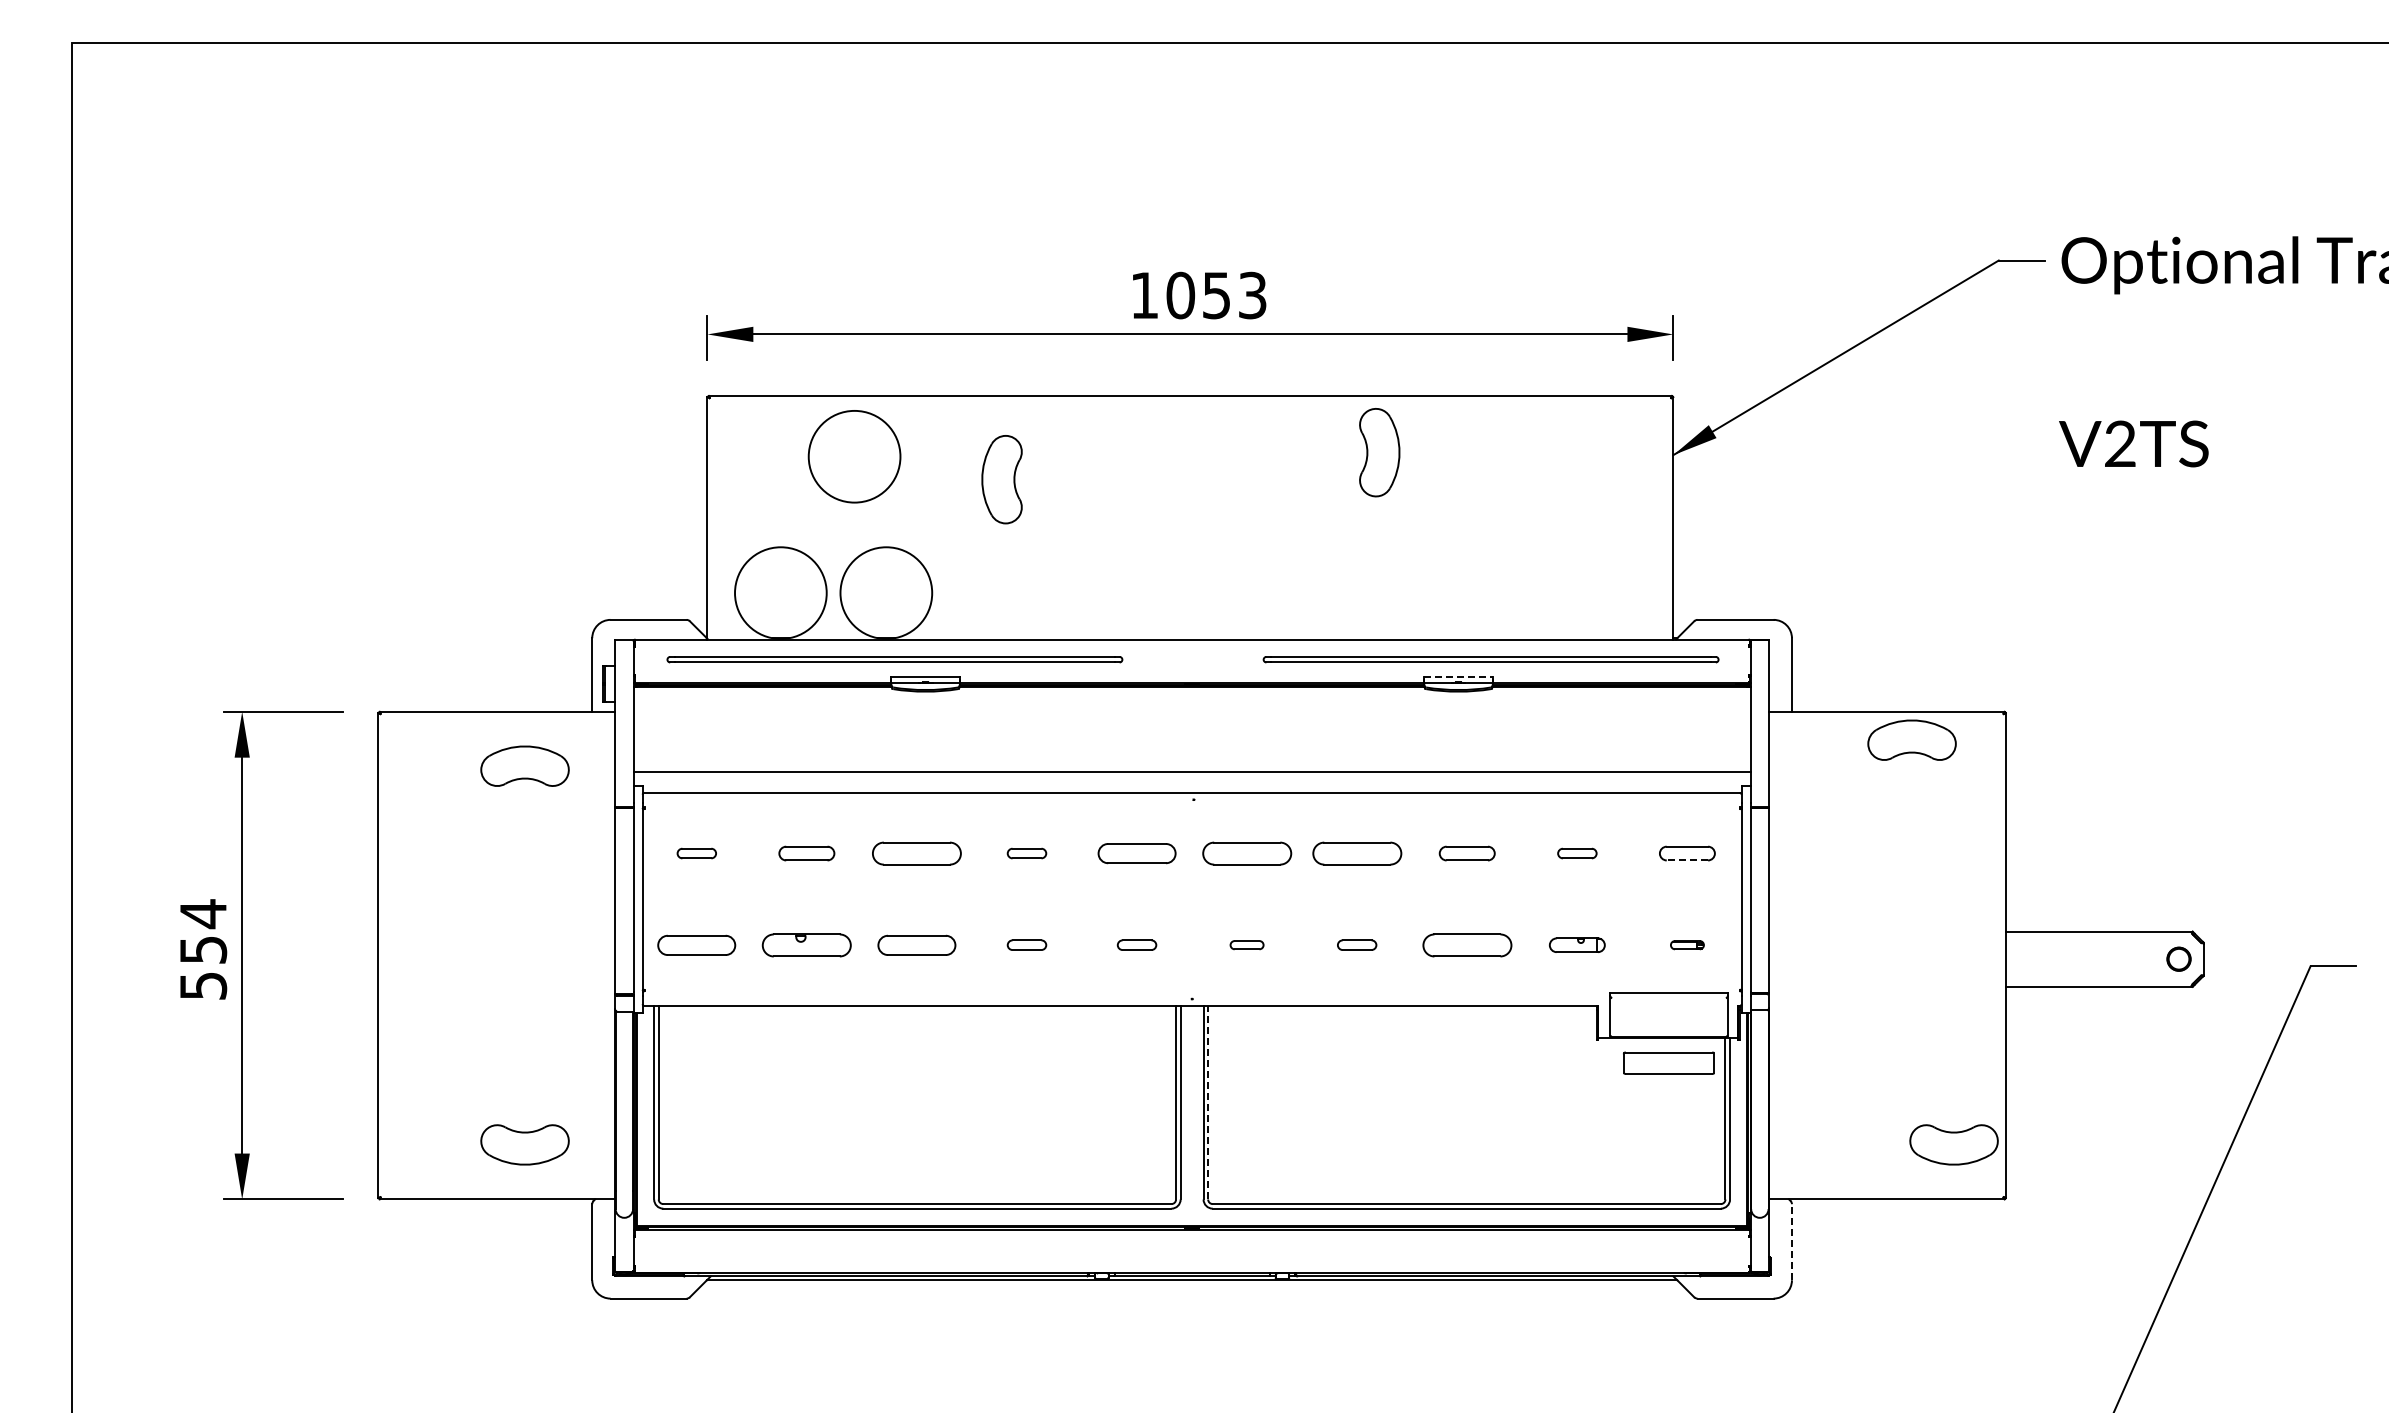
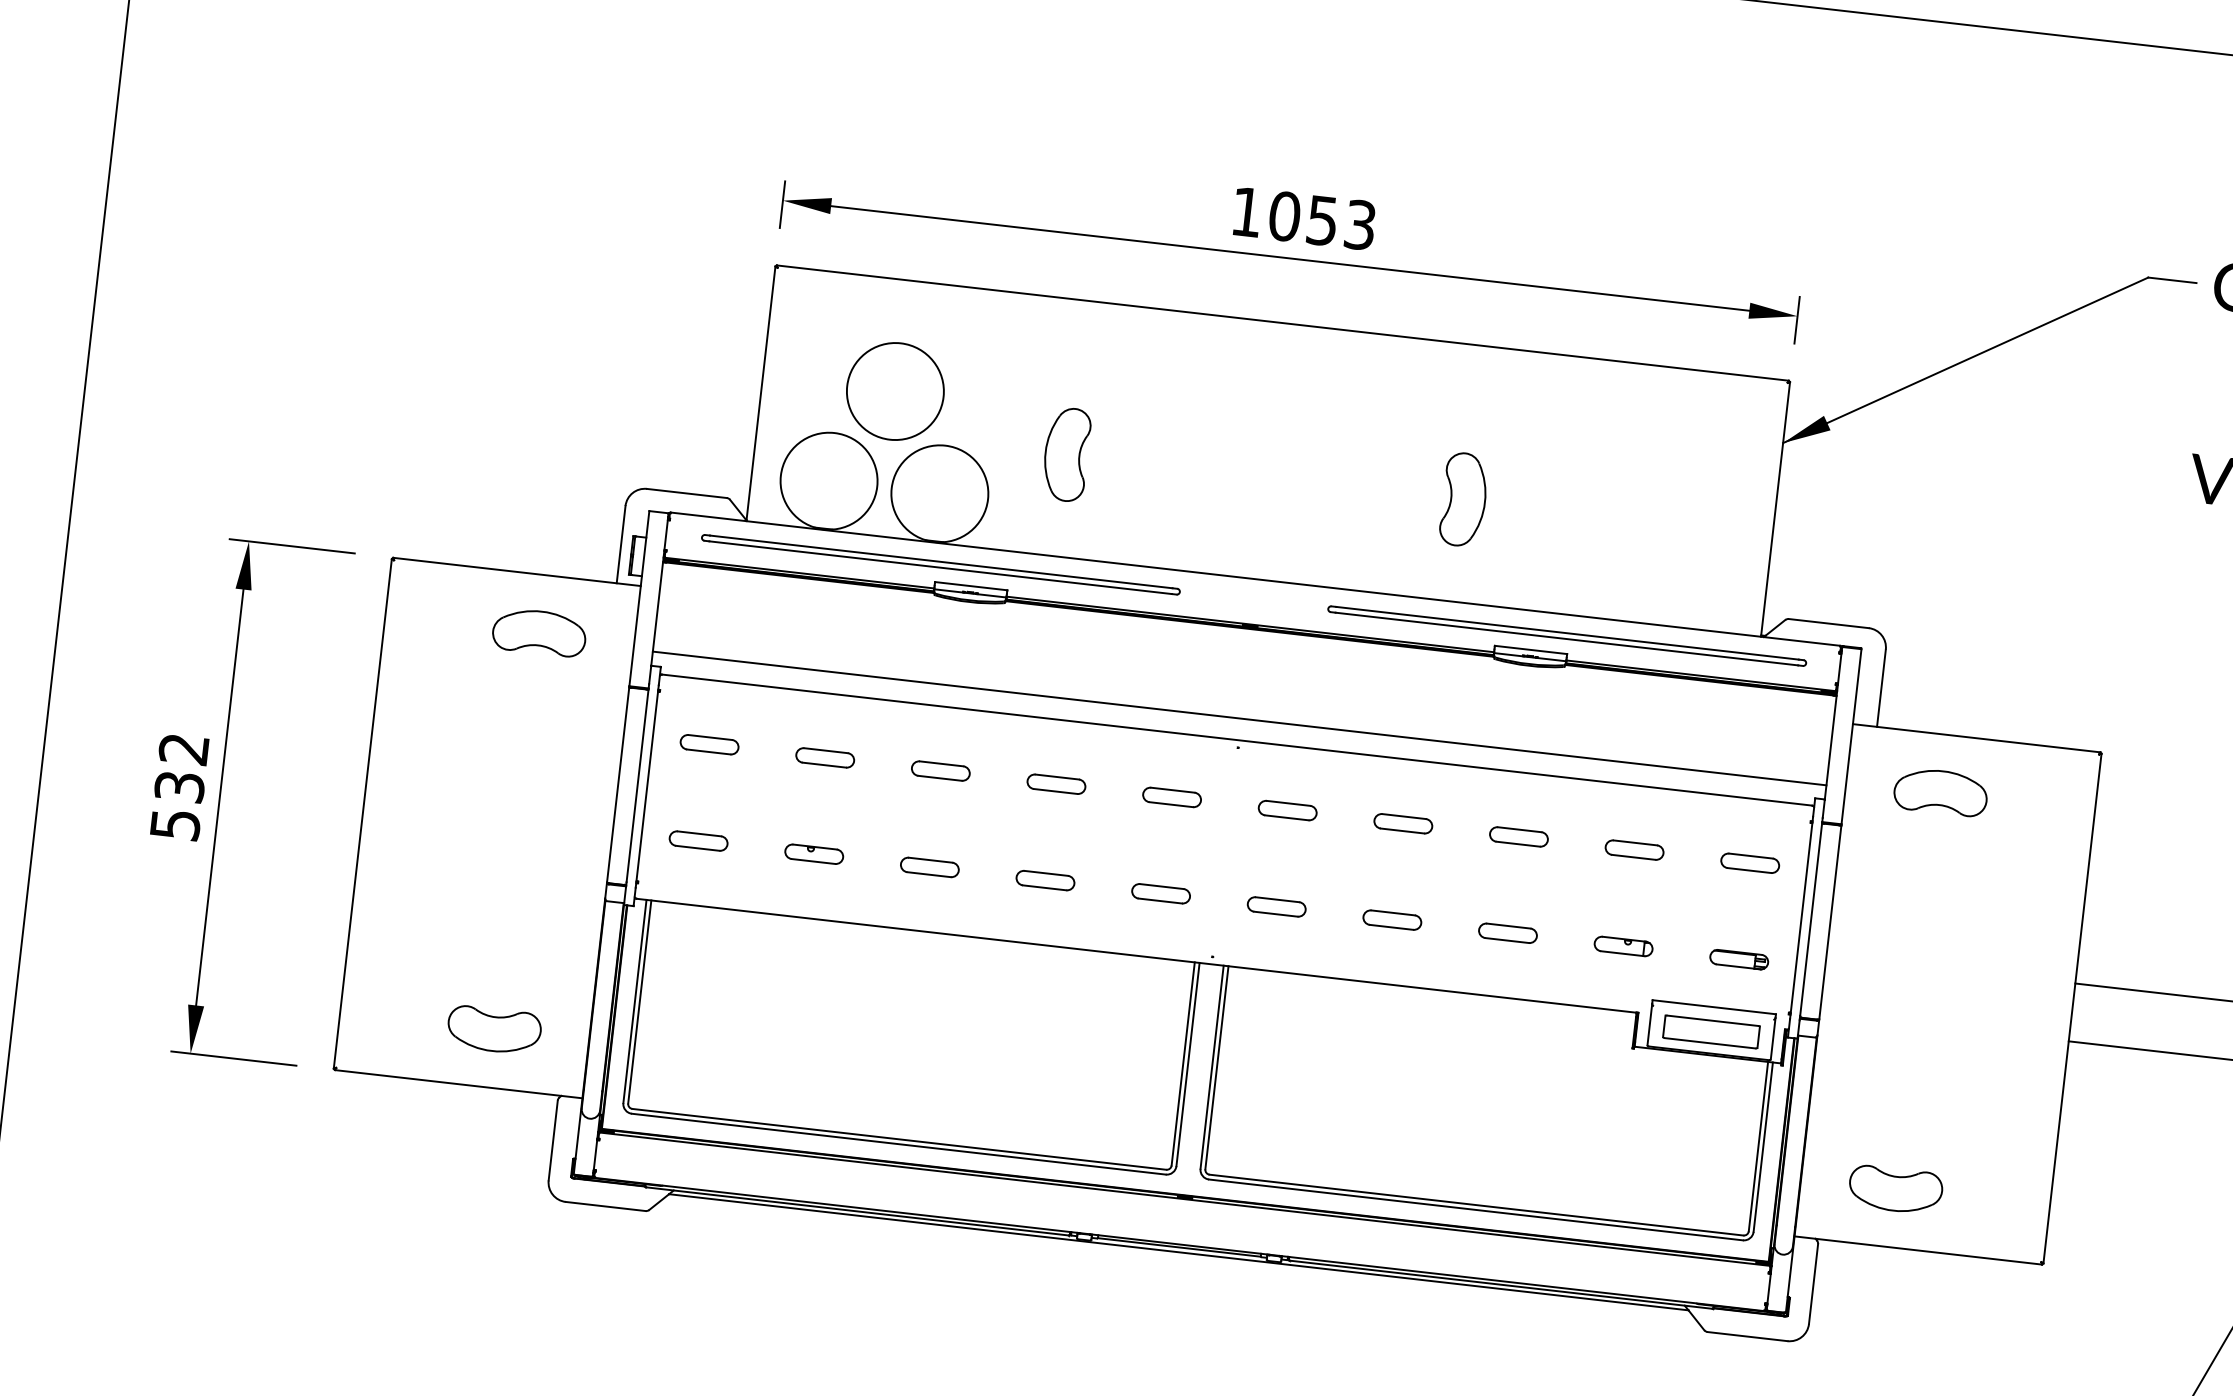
part: (1379, 452) -> (1463, 499), moved
circle: (854, 456) -> (895, 391), moved
part: (1001, 479) -> (1065, 454), moved
line: (1459, 676) -> (1532, 650), dashed -> solid
part: (1911, 739) -> (1940, 791), moved
part: (696, 853) -> (709, 744), size x1.43
part: (916, 853) -> (940, 770), size x0.62
part: (1026, 853) -> (1055, 784), size x1.43
part: (1136, 853) -> (1171, 797), size x0.71
part: (1246, 853) -> (1287, 810), size x0.62
part: (1356, 853) -> (1402, 823), size x0.62
part: (1577, 853) -> (1634, 850), size x1.43
line: (1687, 860) -> (1749, 870), dashed -> solid
text: (202, 931) -> (180, 767), 554 -> 532
part: (696, 944) -> (698, 840), size x0.71
part: (806, 944) -> (813, 853), size x0.62
part: (916, 944) -> (929, 866), size x0.71
part: (1026, 944) -> (1045, 879), size x1.43
part: (1136, 944) -> (1160, 892), size x1.43
part: (1246, 944) -> (1276, 906), size x1.67
part: (1356, 944) -> (1391, 919), size x1.43
part: (1466, 944) -> (1507, 932), size x0.62
part: (1687, 944) -> (1739, 958), size x1.67
part: (1668, 1062) -> (1710, 1031), moved
line: (1208, 1102) -> (1217, 1067), dashed -> solid
part: (1953, 1144) -> (1895, 1189), moved
line: (1791, 1241) -> (1813, 1283), dashed -> solid

